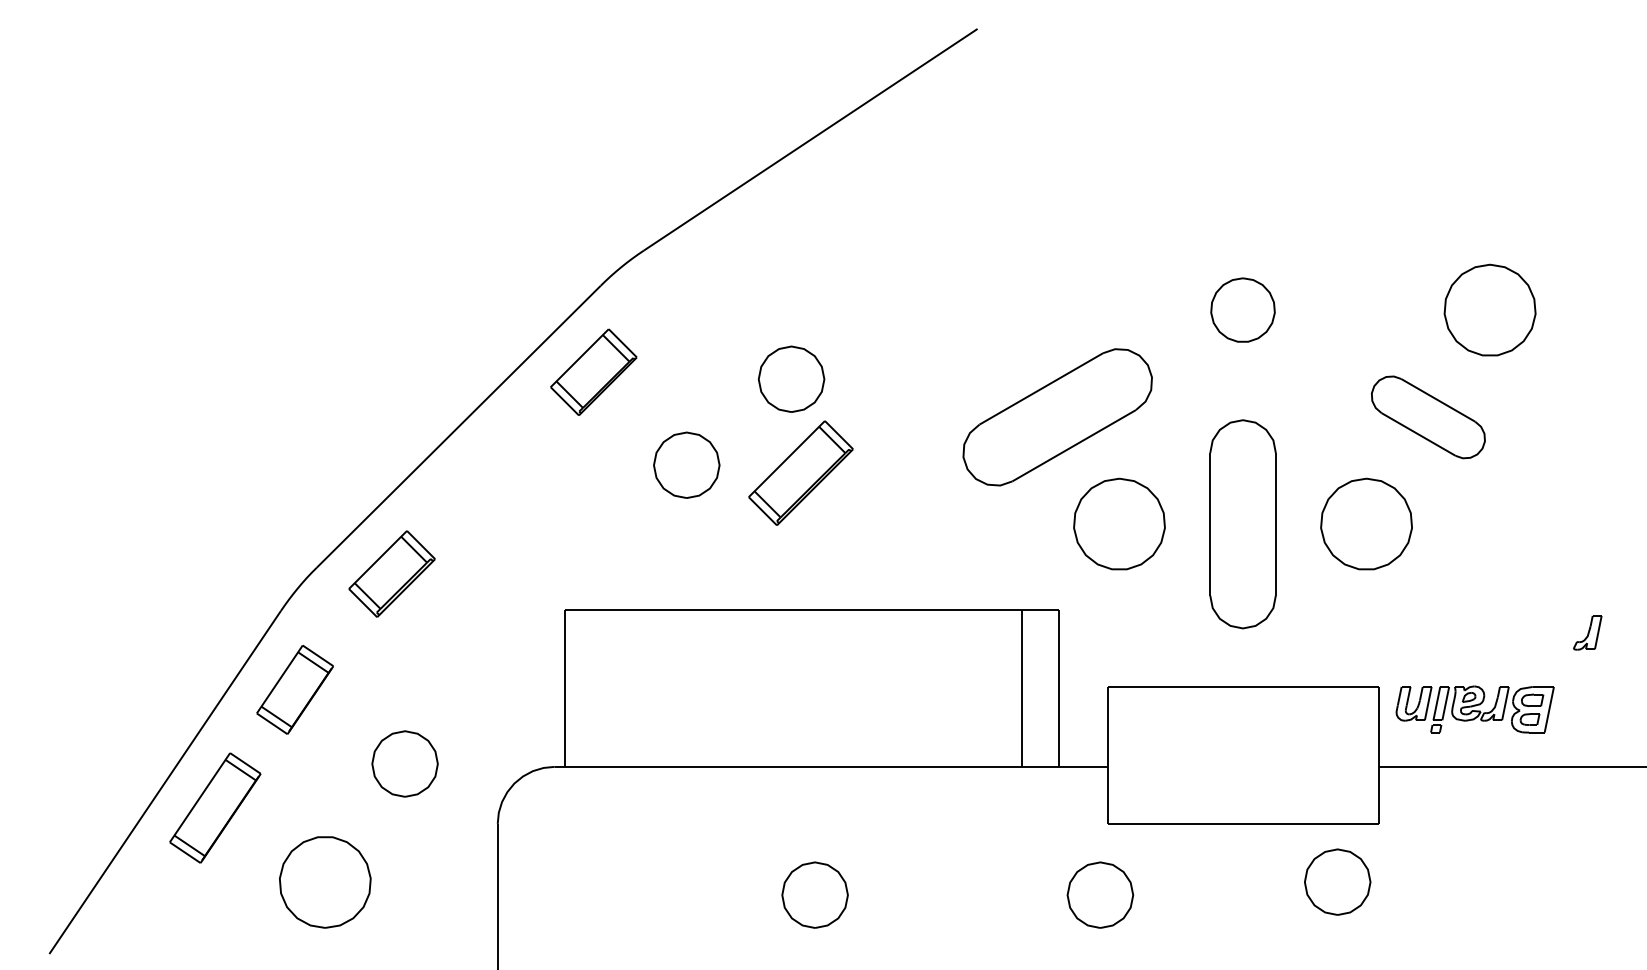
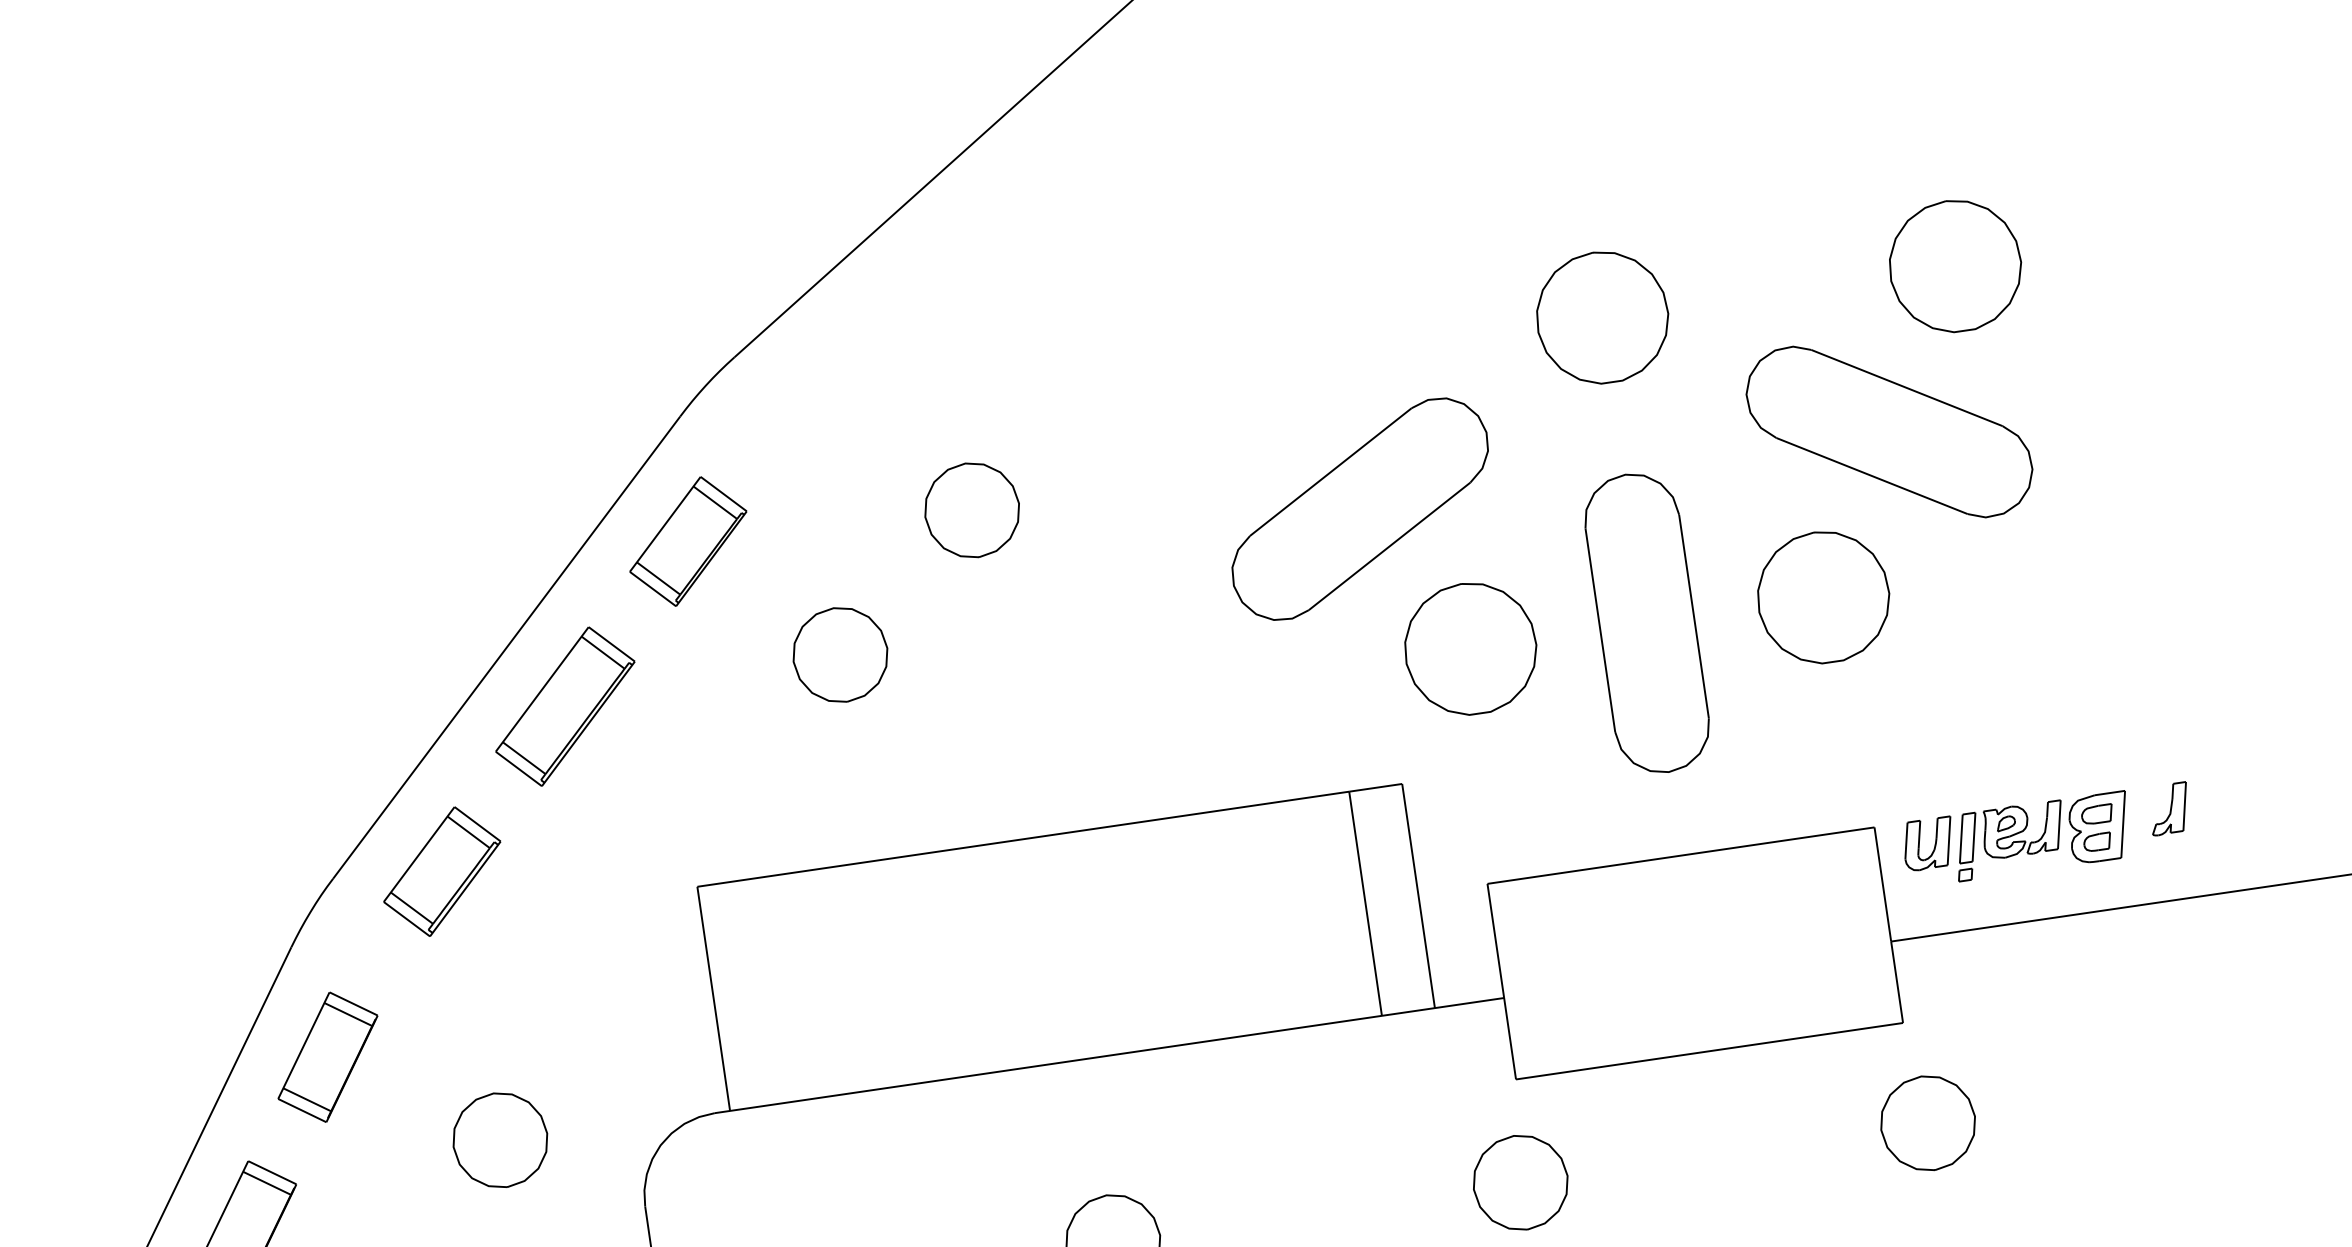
part: (1242, 309) -> (1601, 316), size x1.43
part: (1428, 417) -> (1889, 432), size x1.67
part: (800, 472) -> (564, 705), moved
part: (1587, 632) -> (2169, 808), moved
part: (1337, 881) -> (1927, 1122), moved

